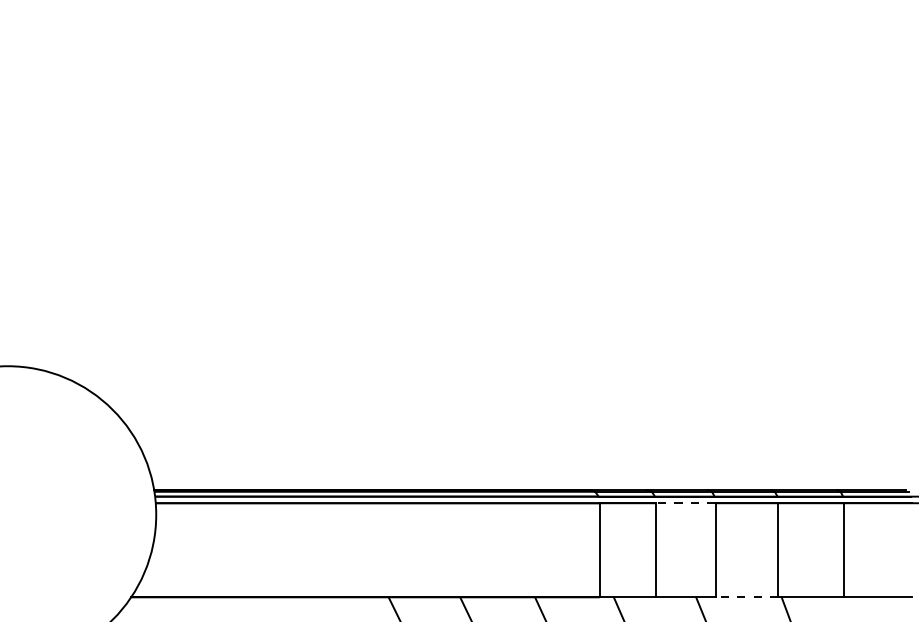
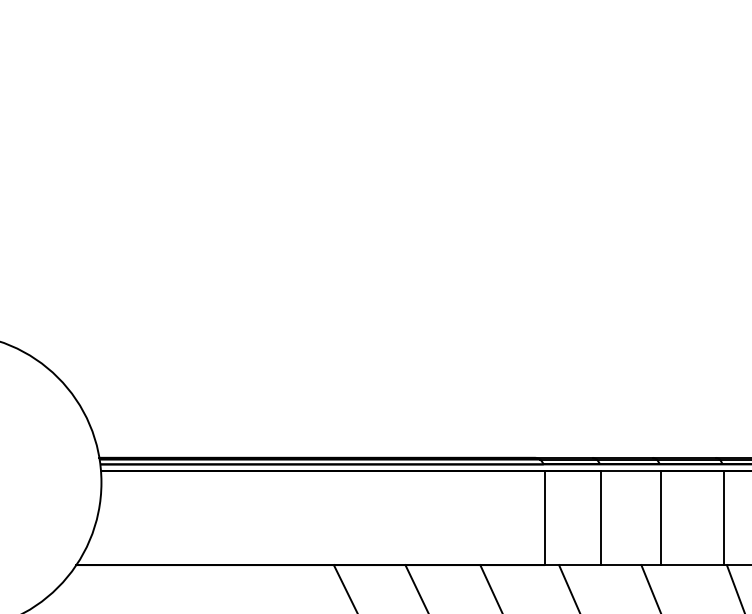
line: (685, 503) -> (630, 471), dashed -> solid
line: (746, 597) -> (691, 565), dashed -> solid

